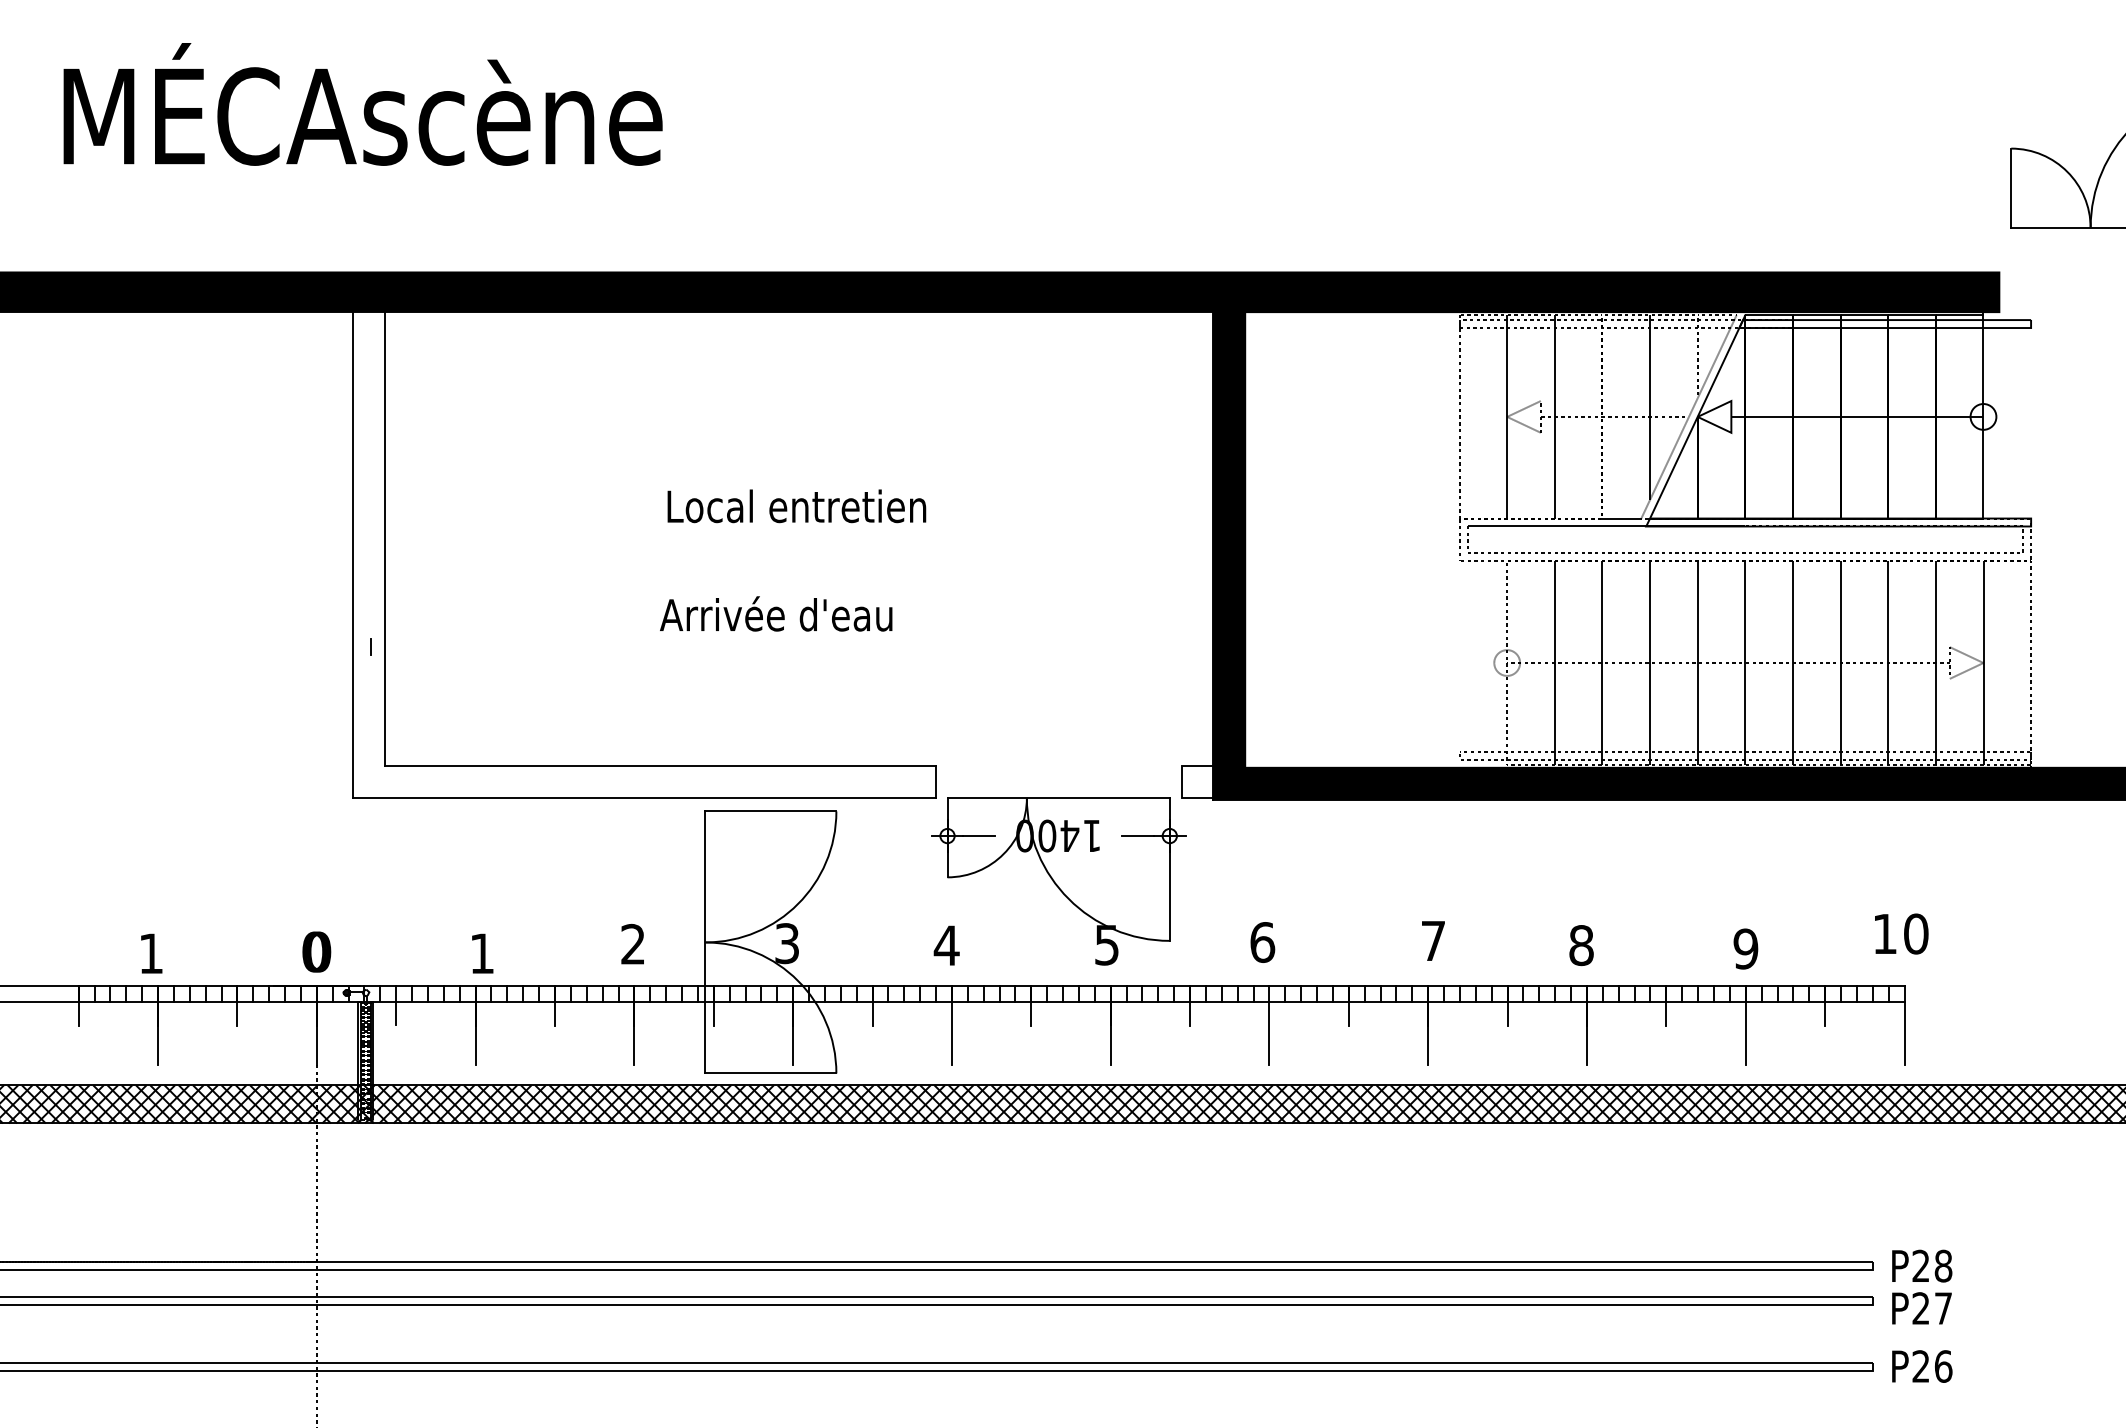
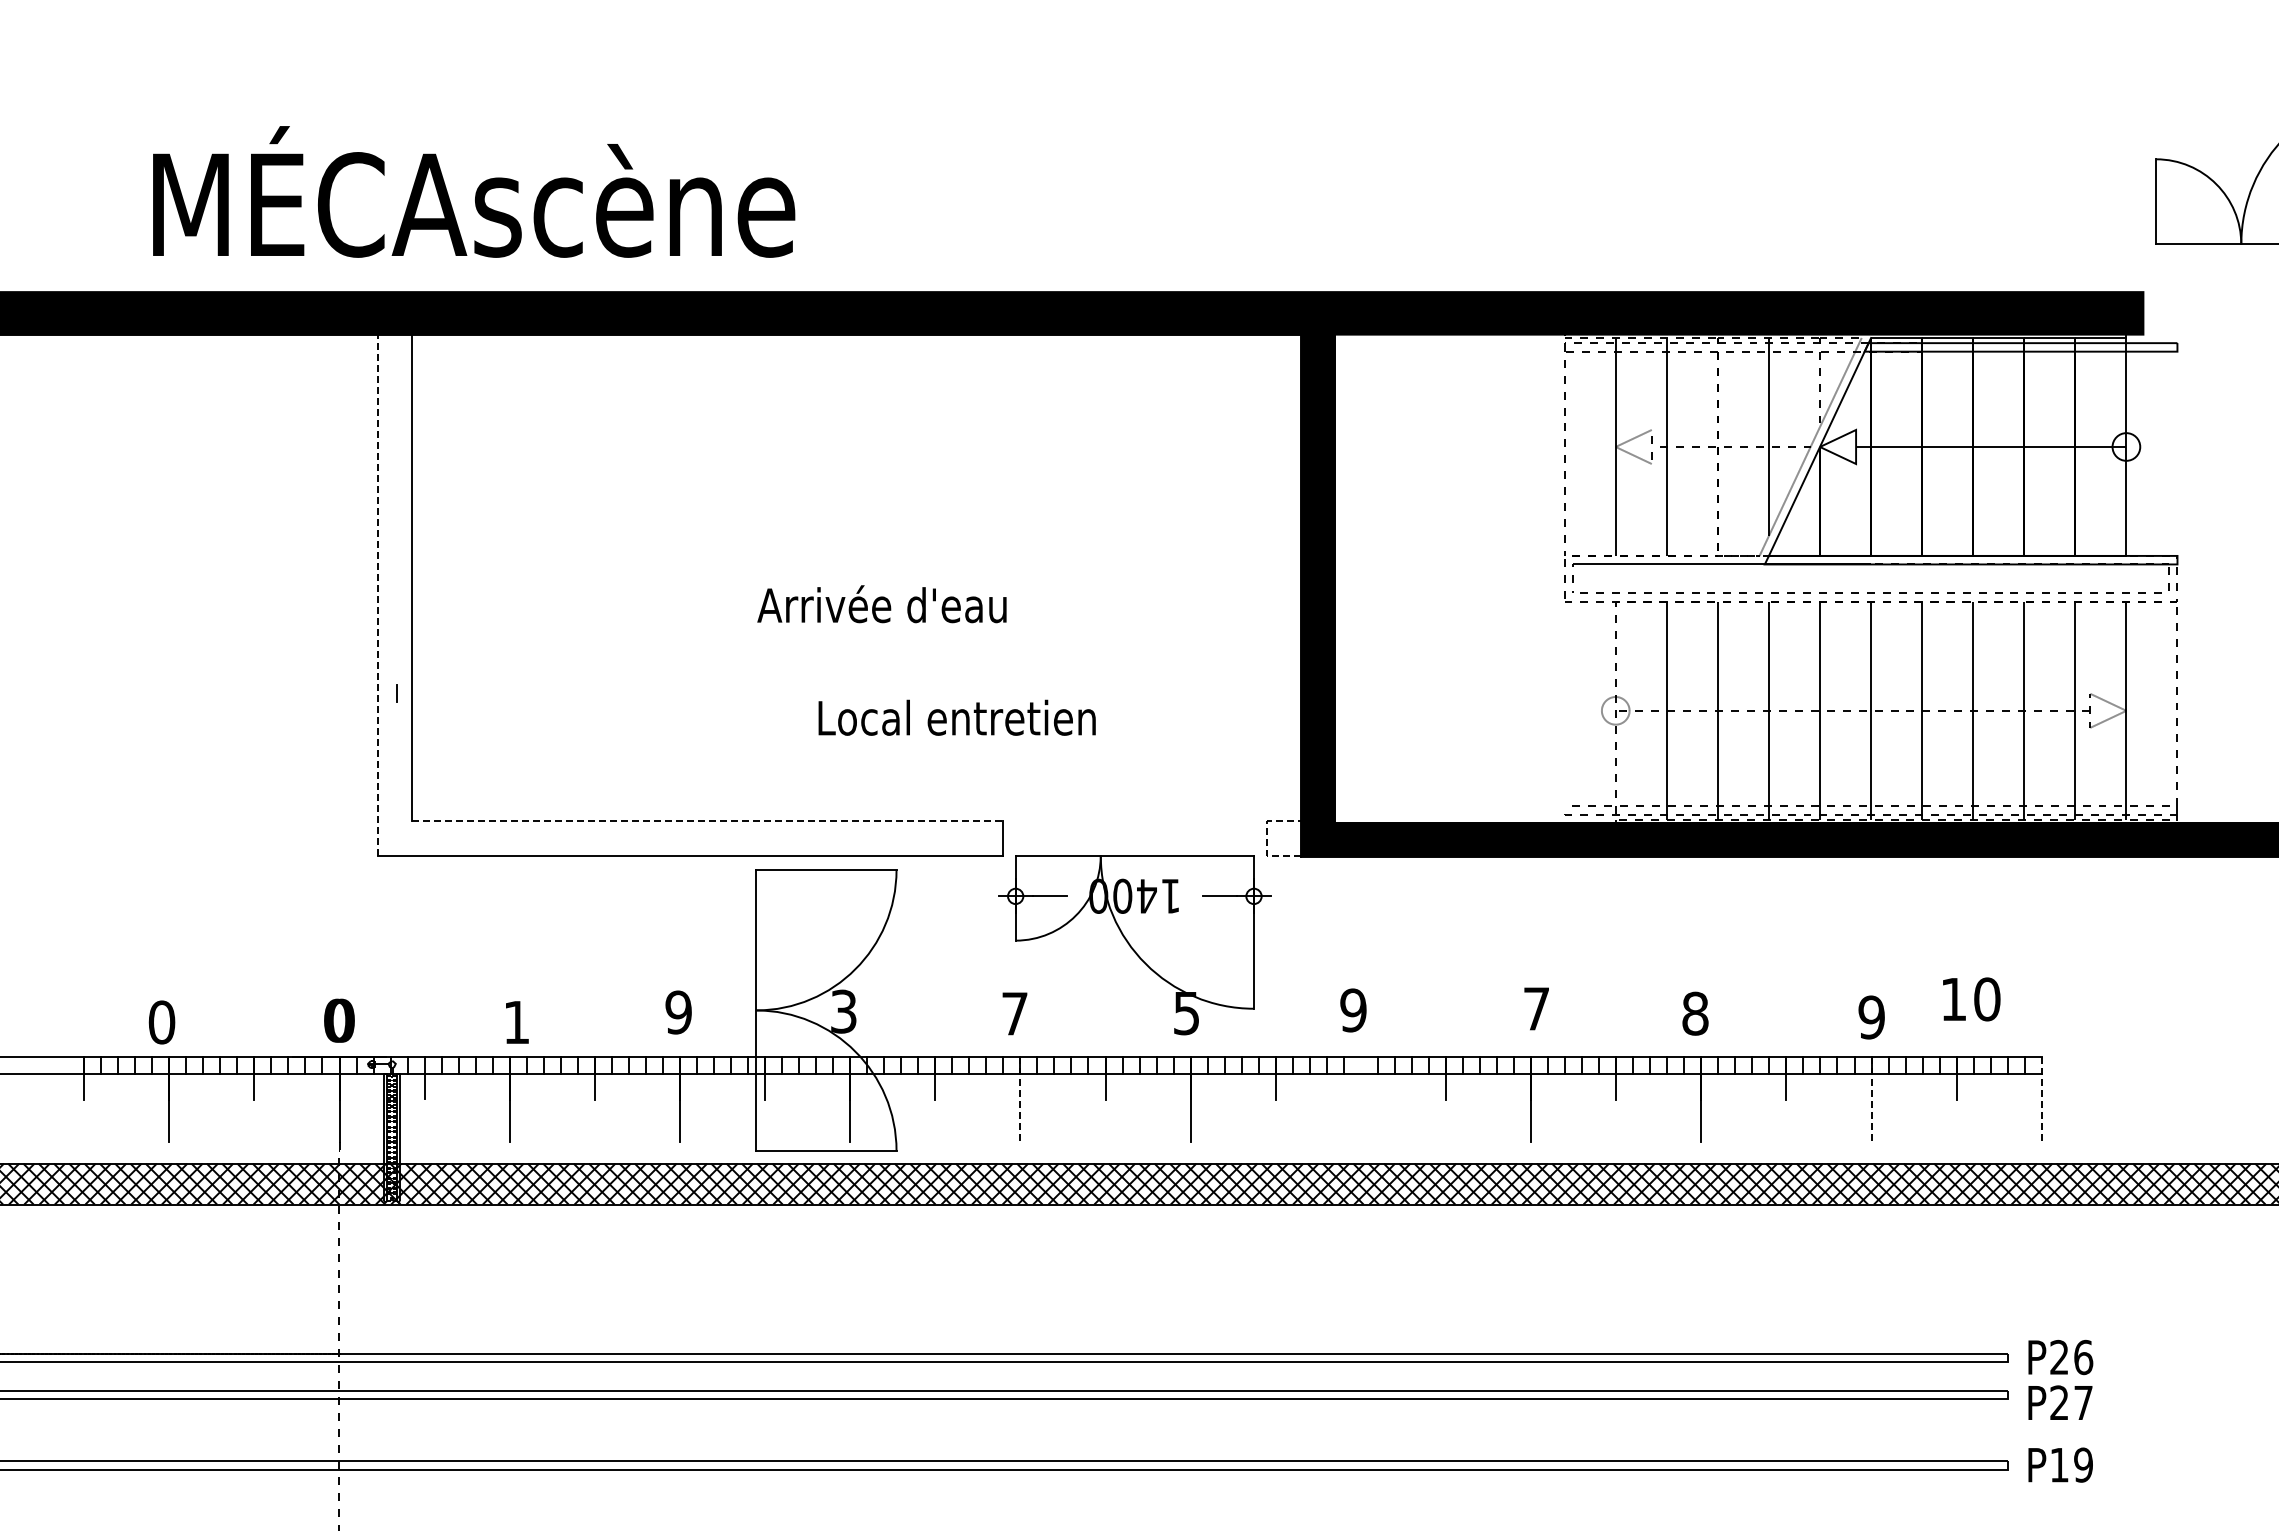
text: (363, 104) -> (474, 191), moved
text: (796, 506) -> (956, 717), moved
line: (353, 554) -> (378, 594), solid -> dashed
text: (775, 614) -> (881, 604), moved
line: (661, 766) -> (708, 821), solid -> dashed
line: (1181, 782) -> (1266, 838), solid -> dashed
text: (1901, 934) -> (1971, 999), moved
text: (1262, 942) -> (1353, 1010), 6 -> 9
text: (633, 944) -> (678, 1012), 2 -> 9
text: (946, 945) -> (1014, 1013), 4 -> 7
text: (150, 953) -> (161, 1022), 1 -> 0
line: (952, 1025) -> (1020, 1099), solid -> dashed
line: (1269, 1025) -> (1360, 1099), removed
line: (1745, 1025) -> (1871, 1099), solid -> dashed
line: (1904, 1025) -> (2041, 1099), solid -> dashed
text: (1943, 1265) -> (2083, 1356), P28 -> P26
text: (1932, 1365) -> (2071, 1464), P26 -> P19

